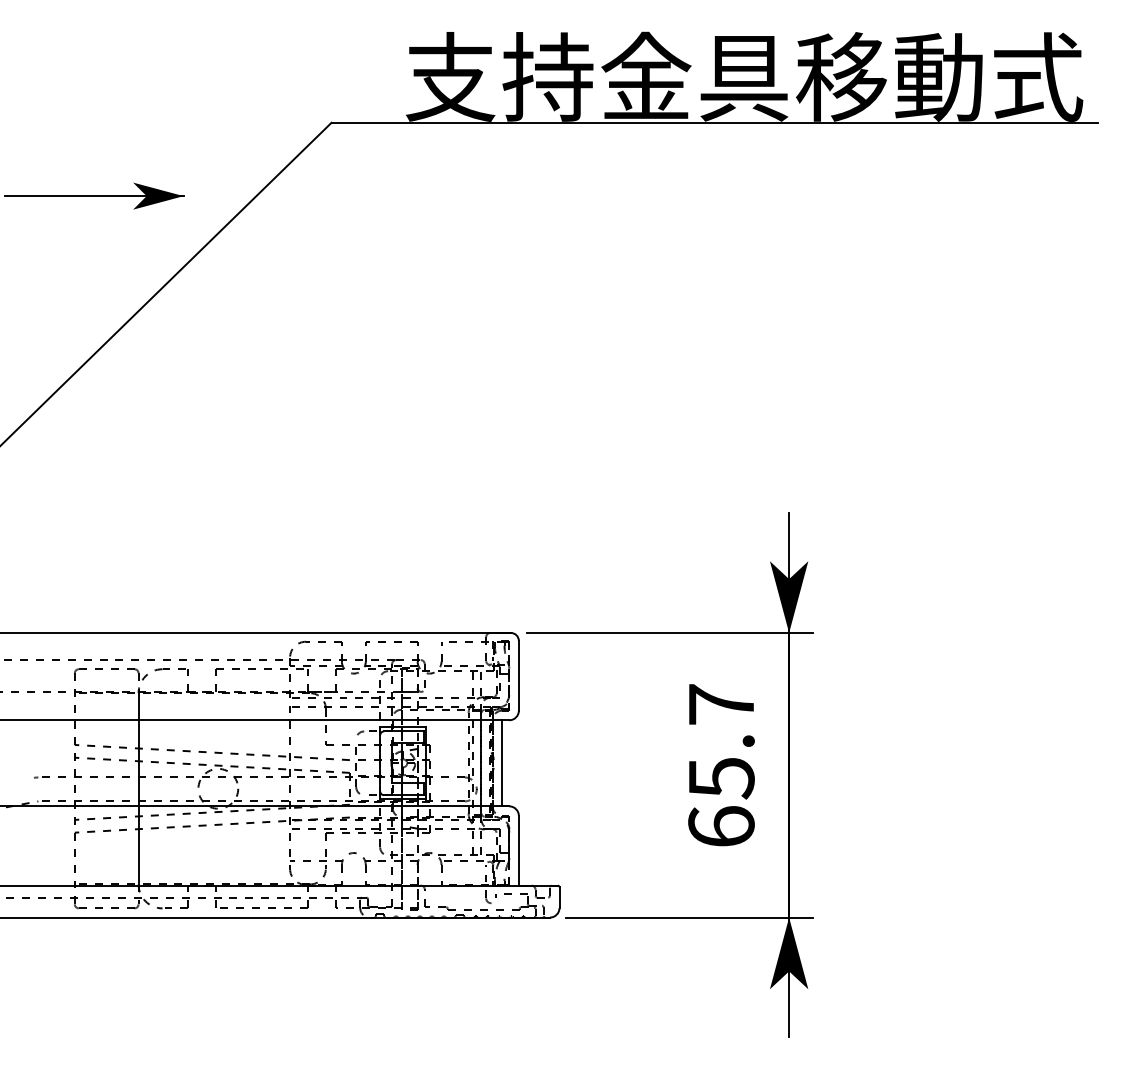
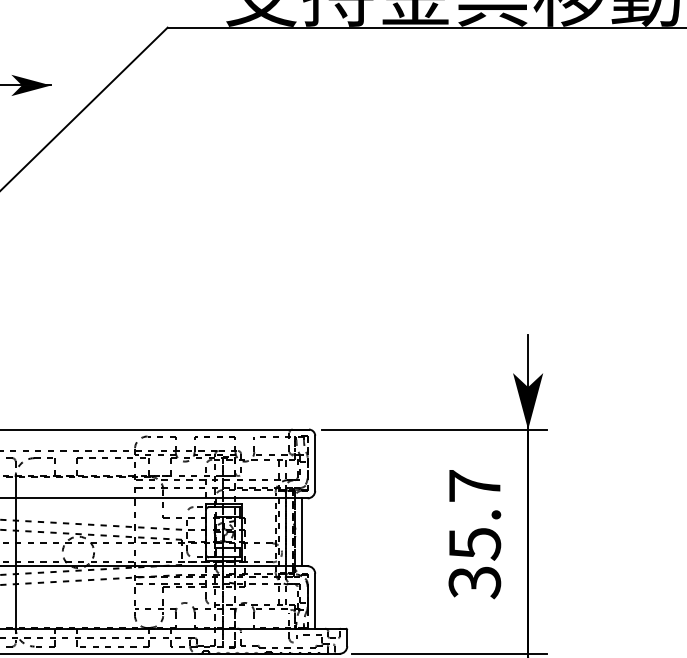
text: (721, 827) -> (474, 582), 65.7 -> 35.7

